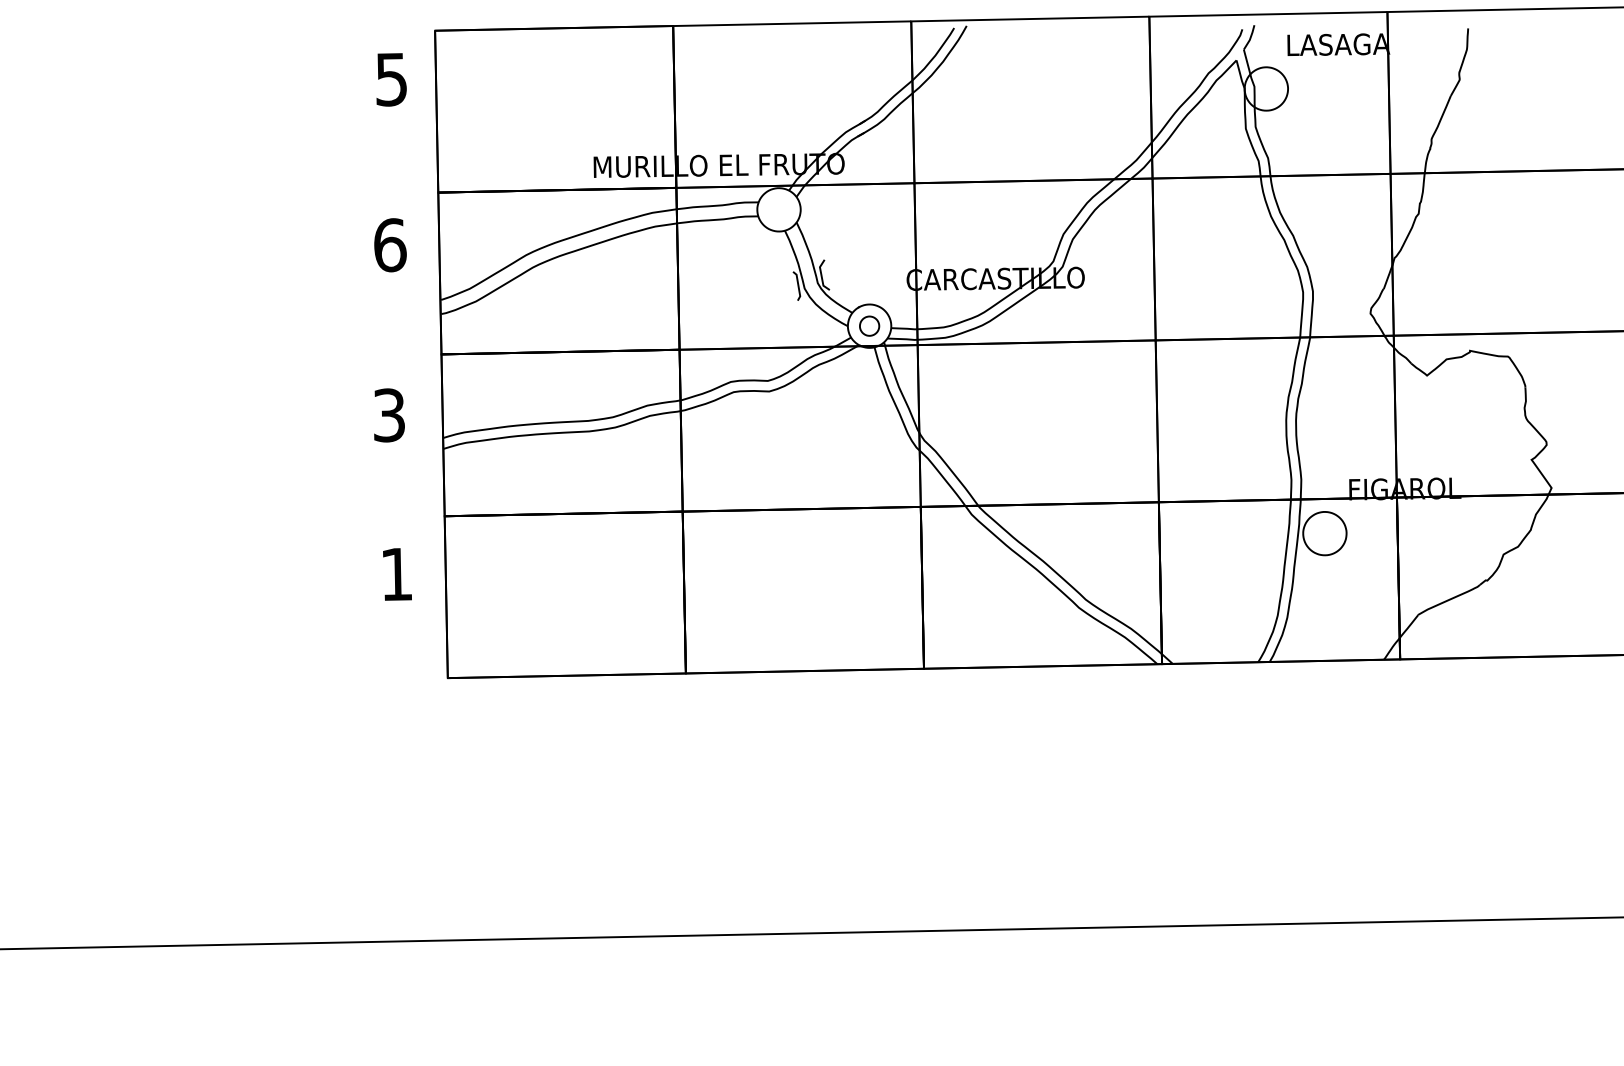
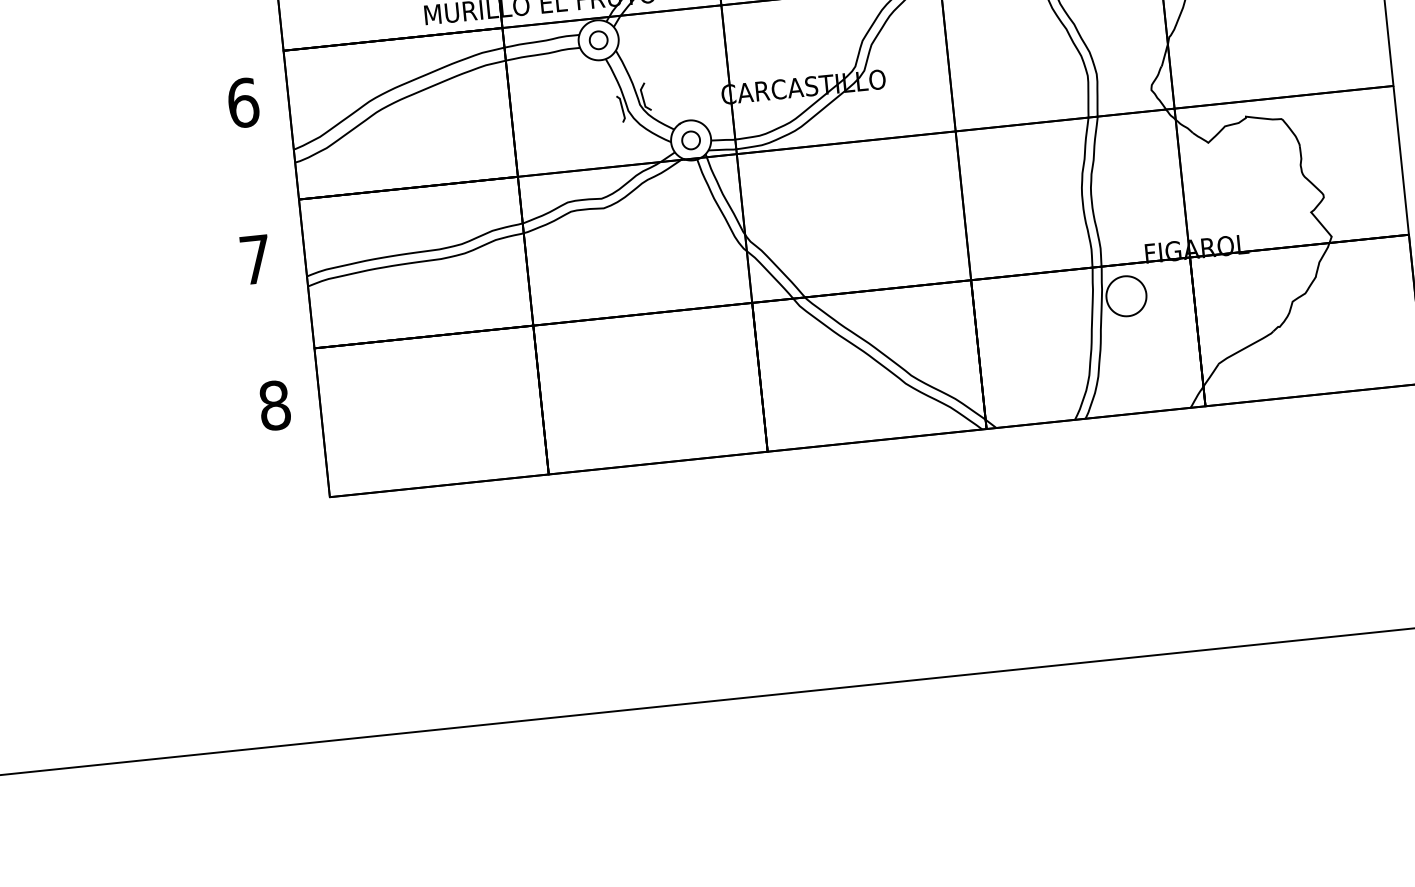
part: (778, 209) -> (598, 40), added
text: (388, 415) -> (254, 259), 3 -> 7
text: (397, 574) -> (275, 405), 1 -> 8

